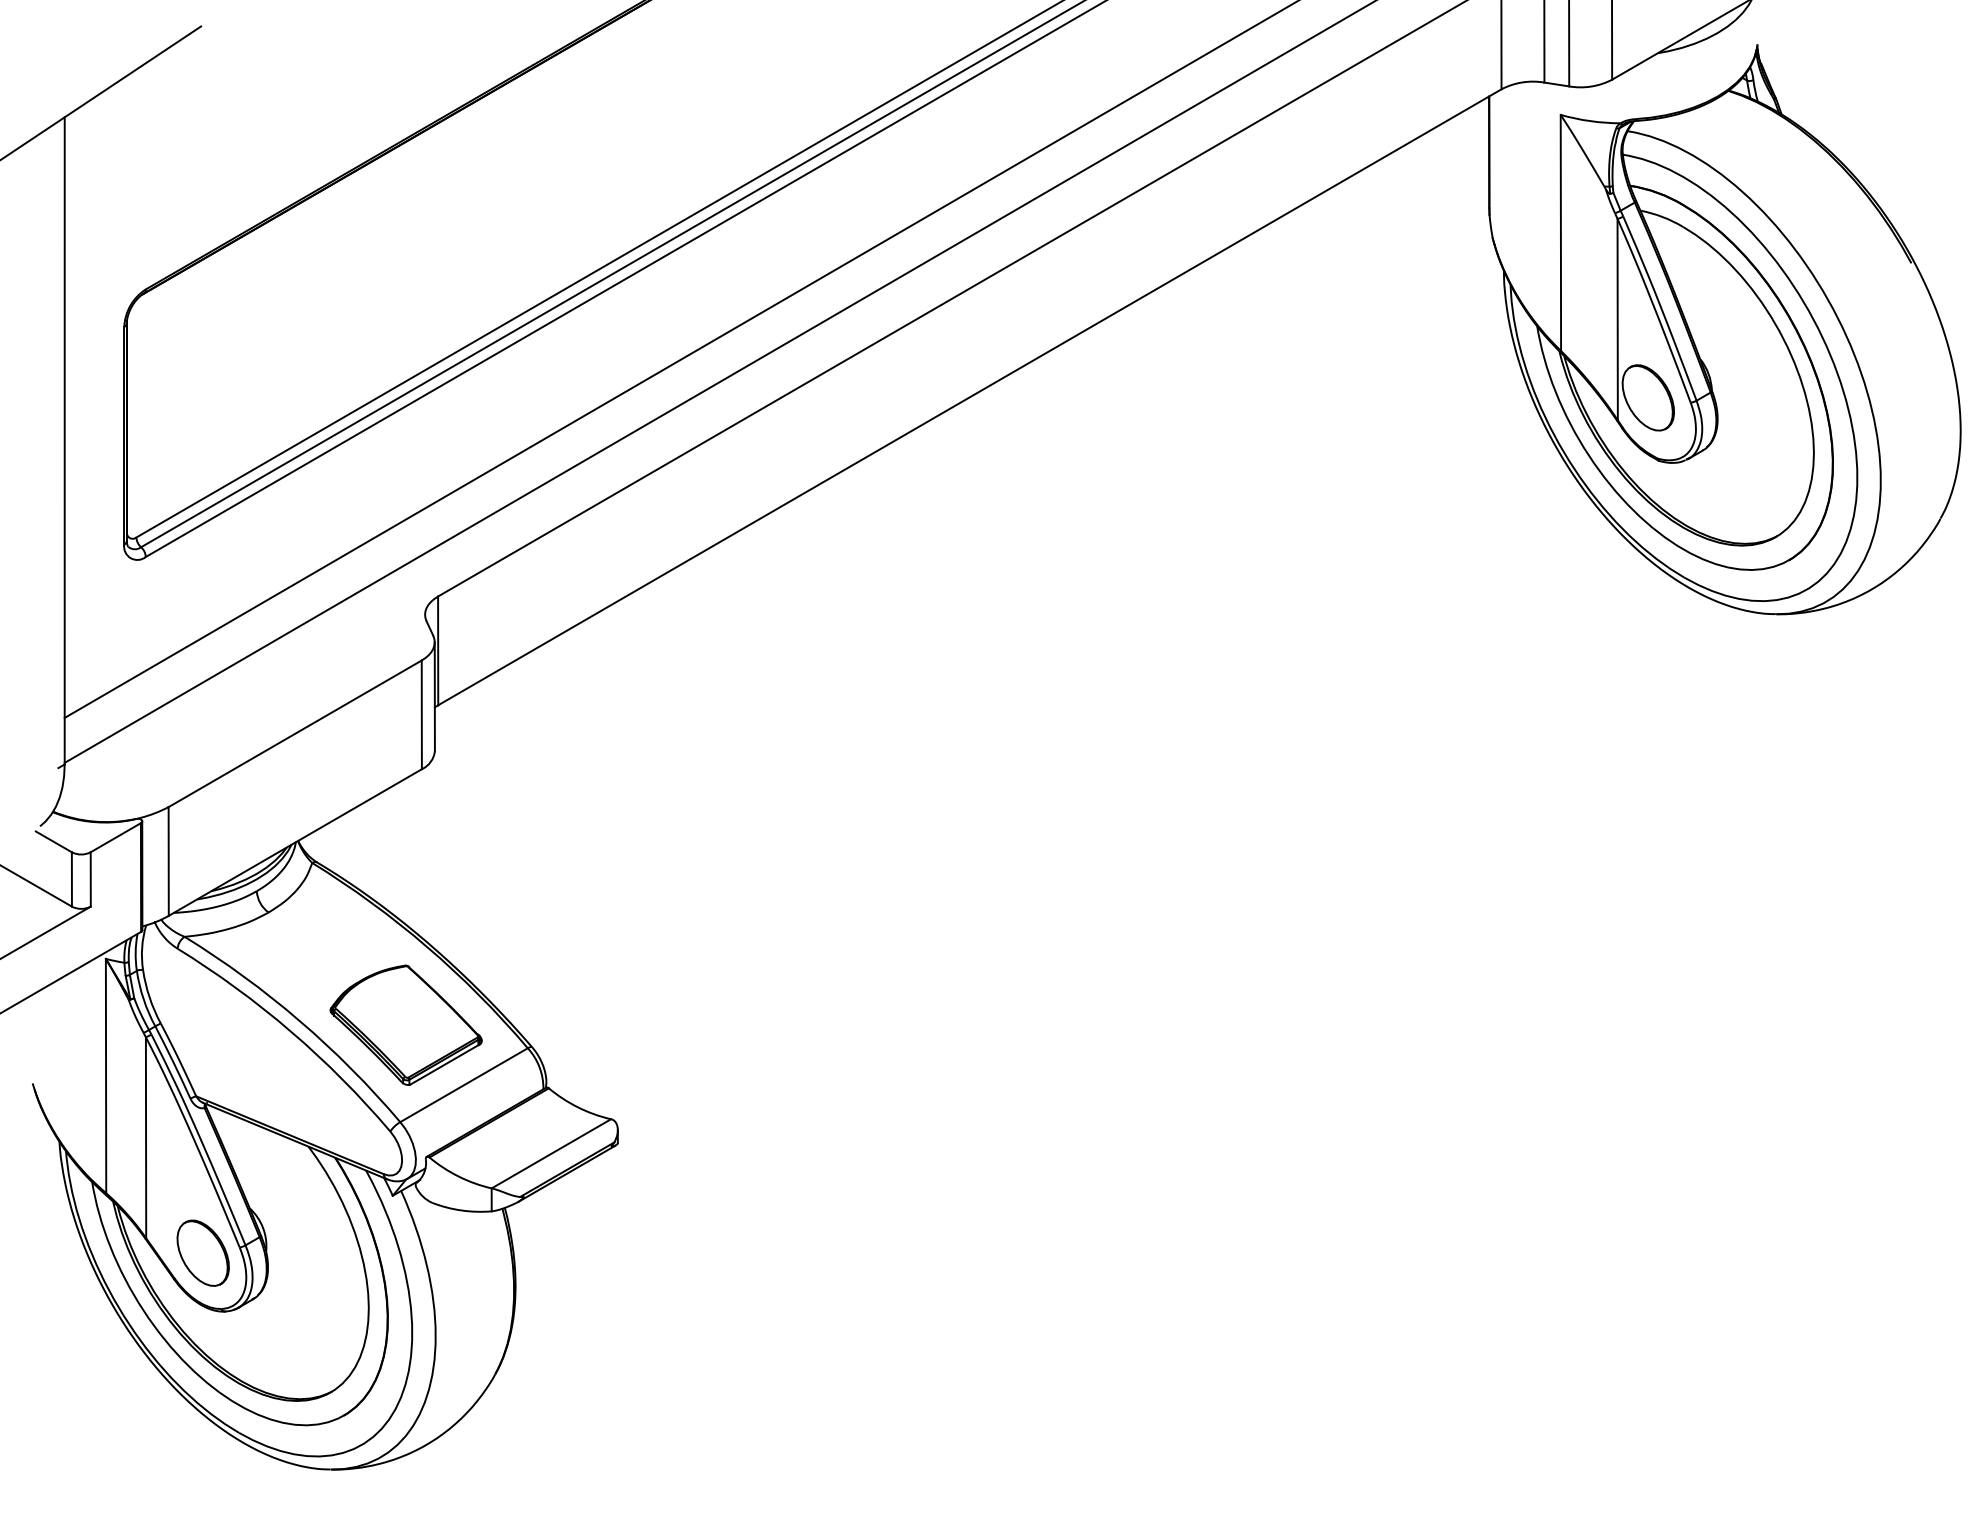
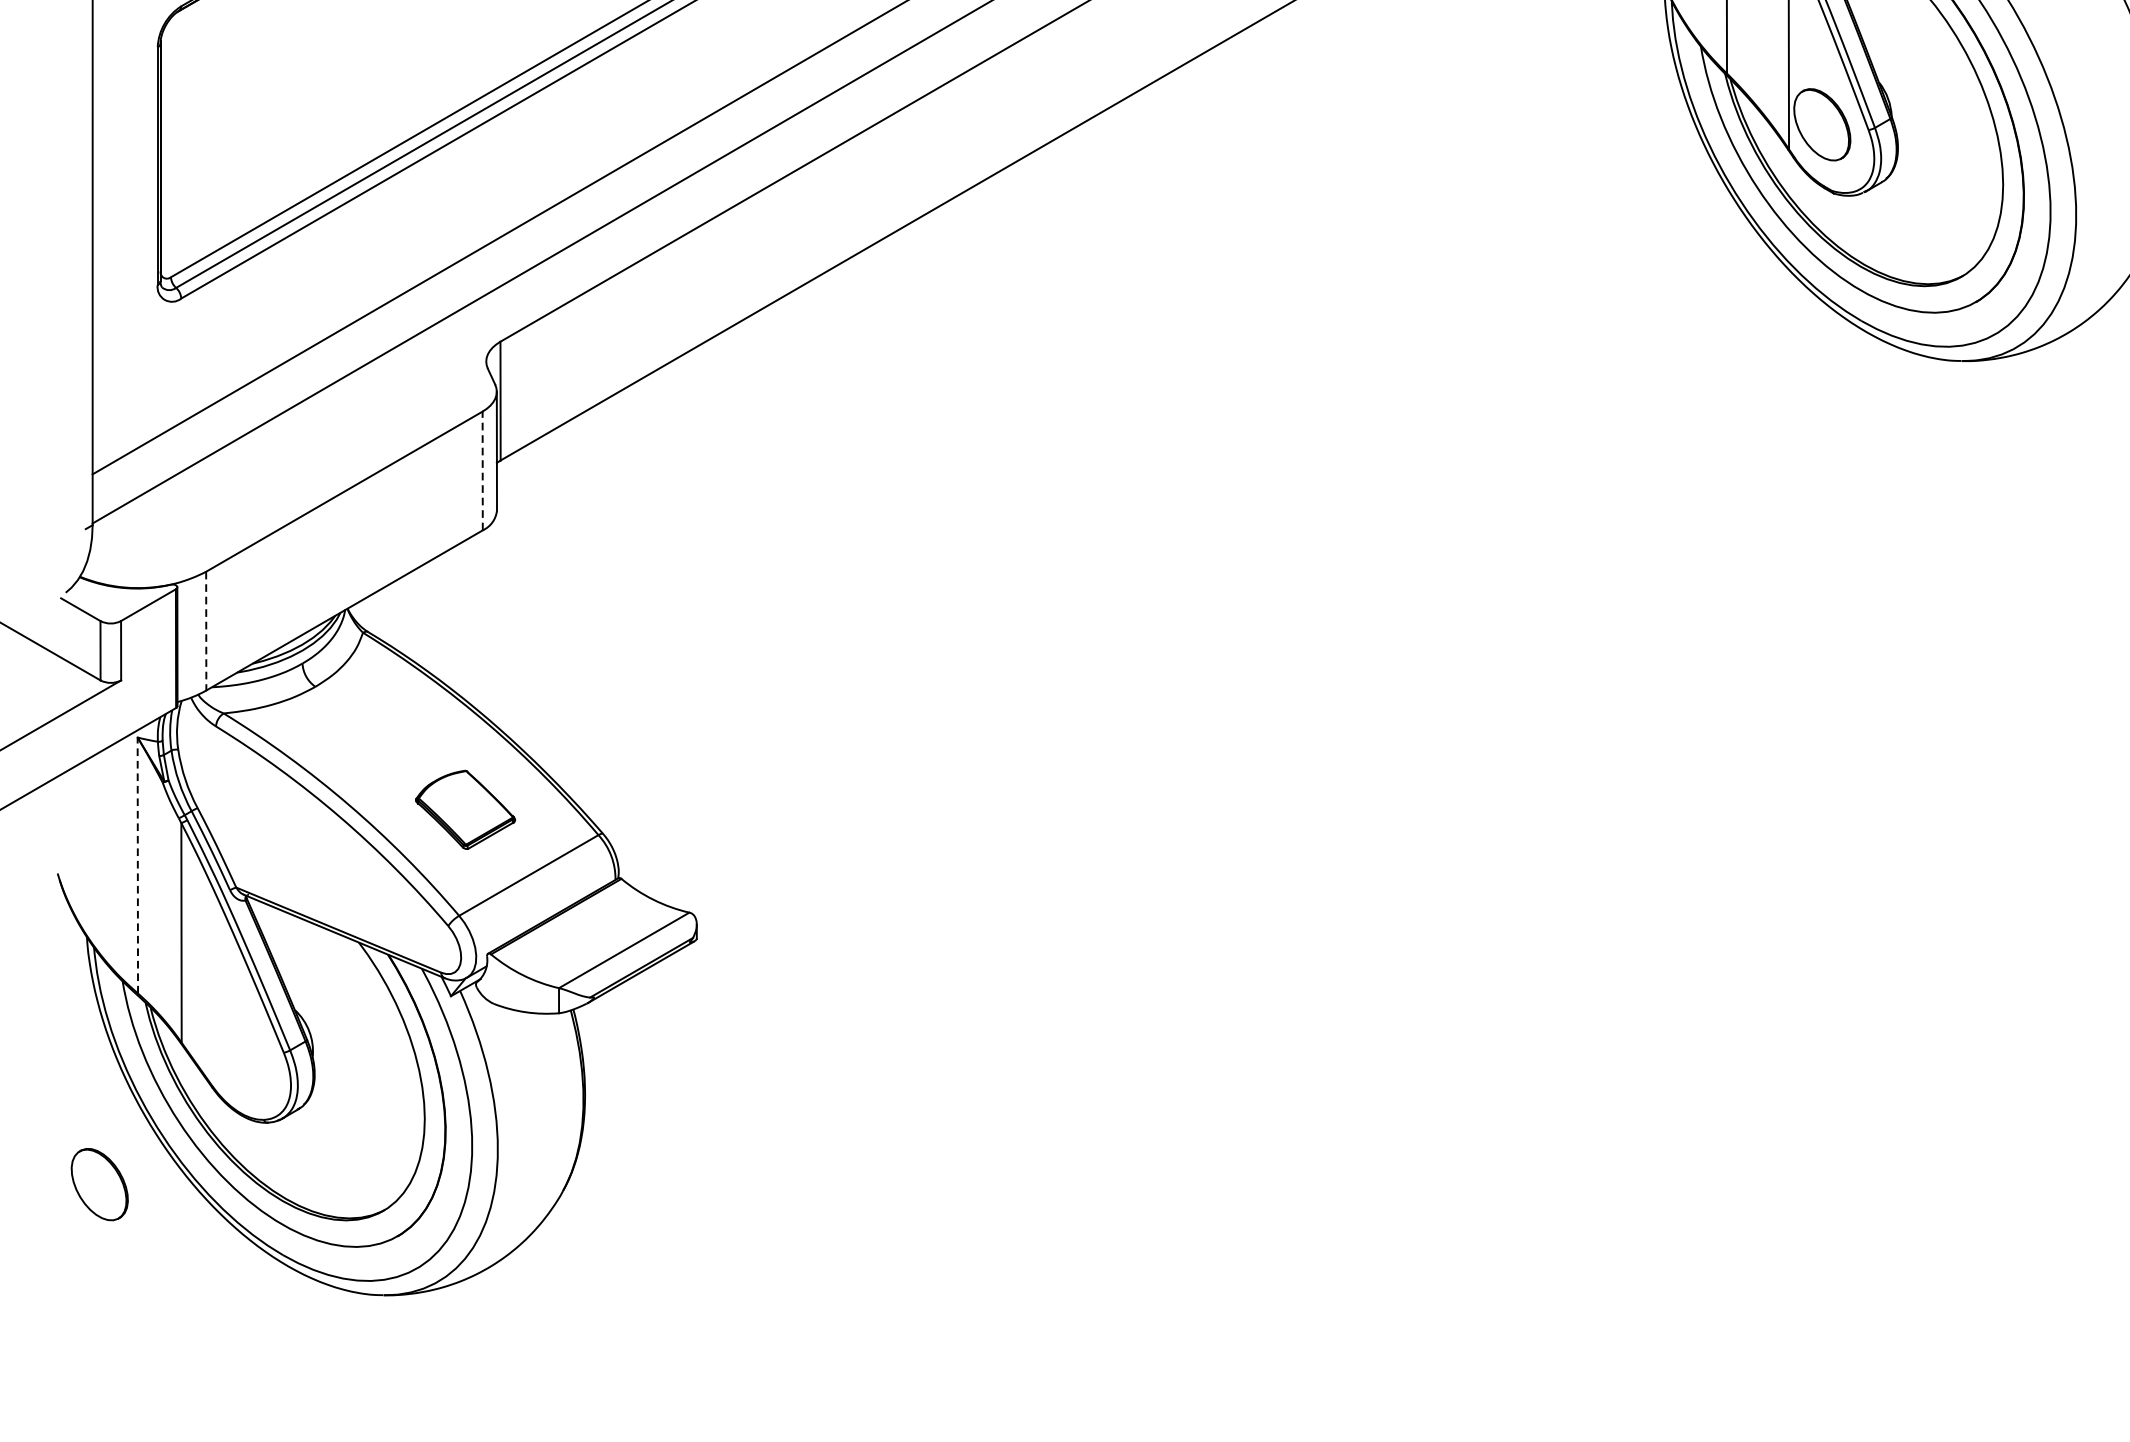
line: (421, 714) -> (482, 470), solid -> dashed
line: (168, 861) -> (206, 631), solid -> dashed
part: (405, 1024) -> (464, 809), size x0.6
line: (106, 1075) -> (138, 864), solid -> dashed
part: (202, 1252) -> (98, 1183), moved

